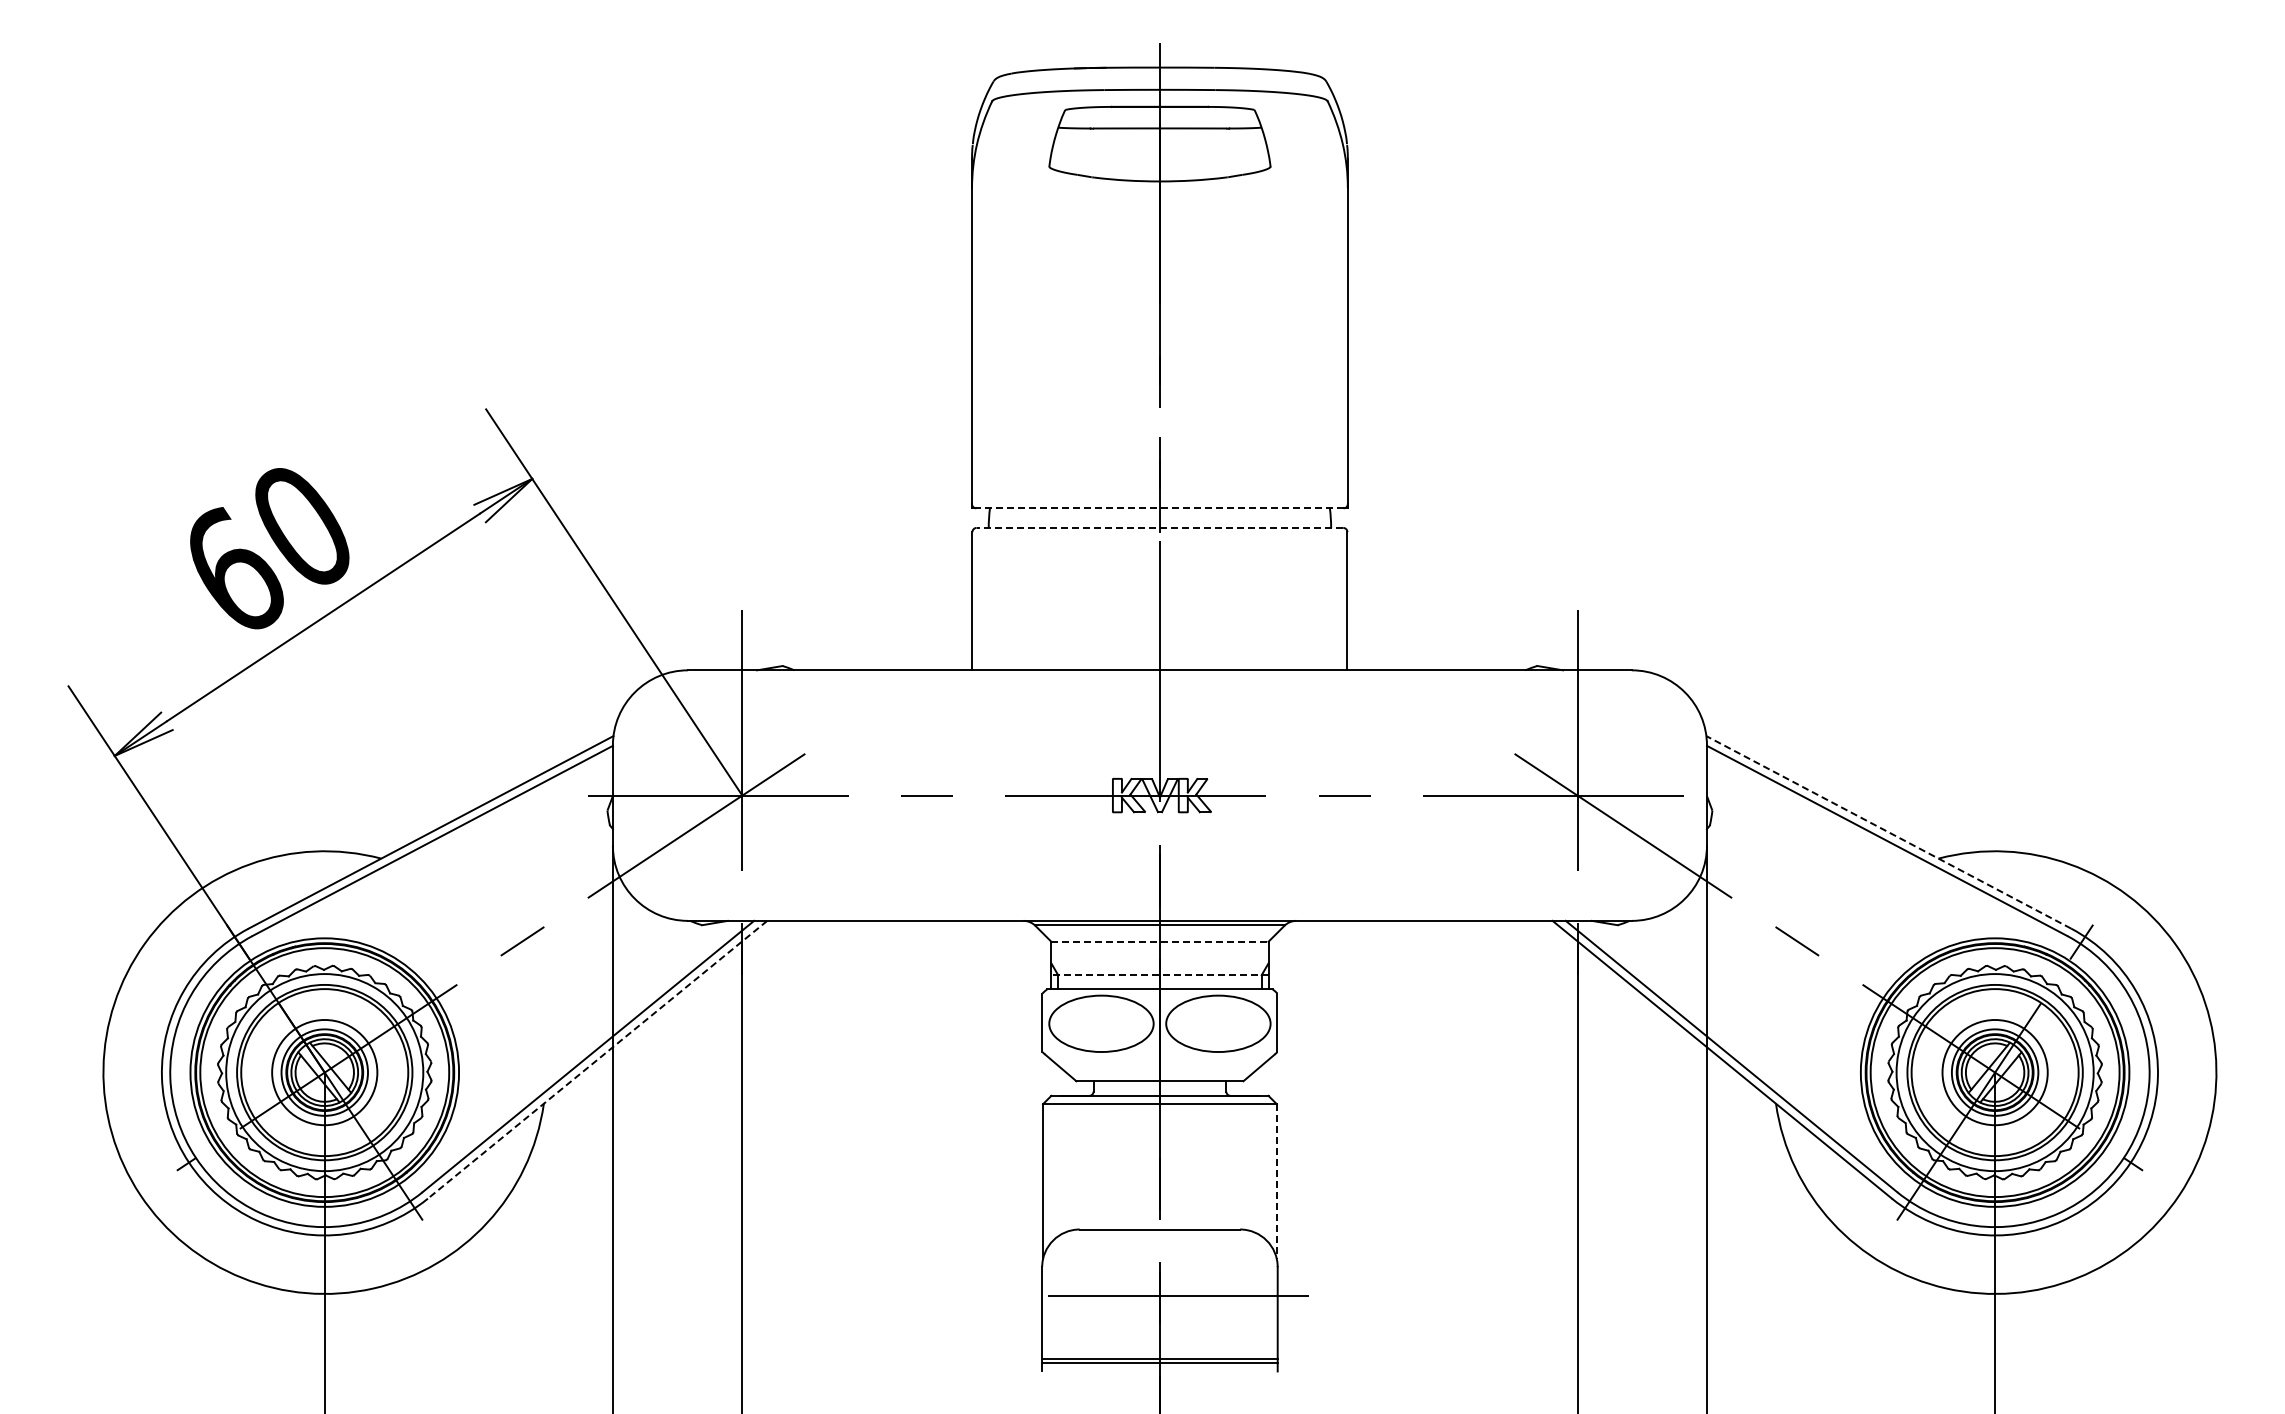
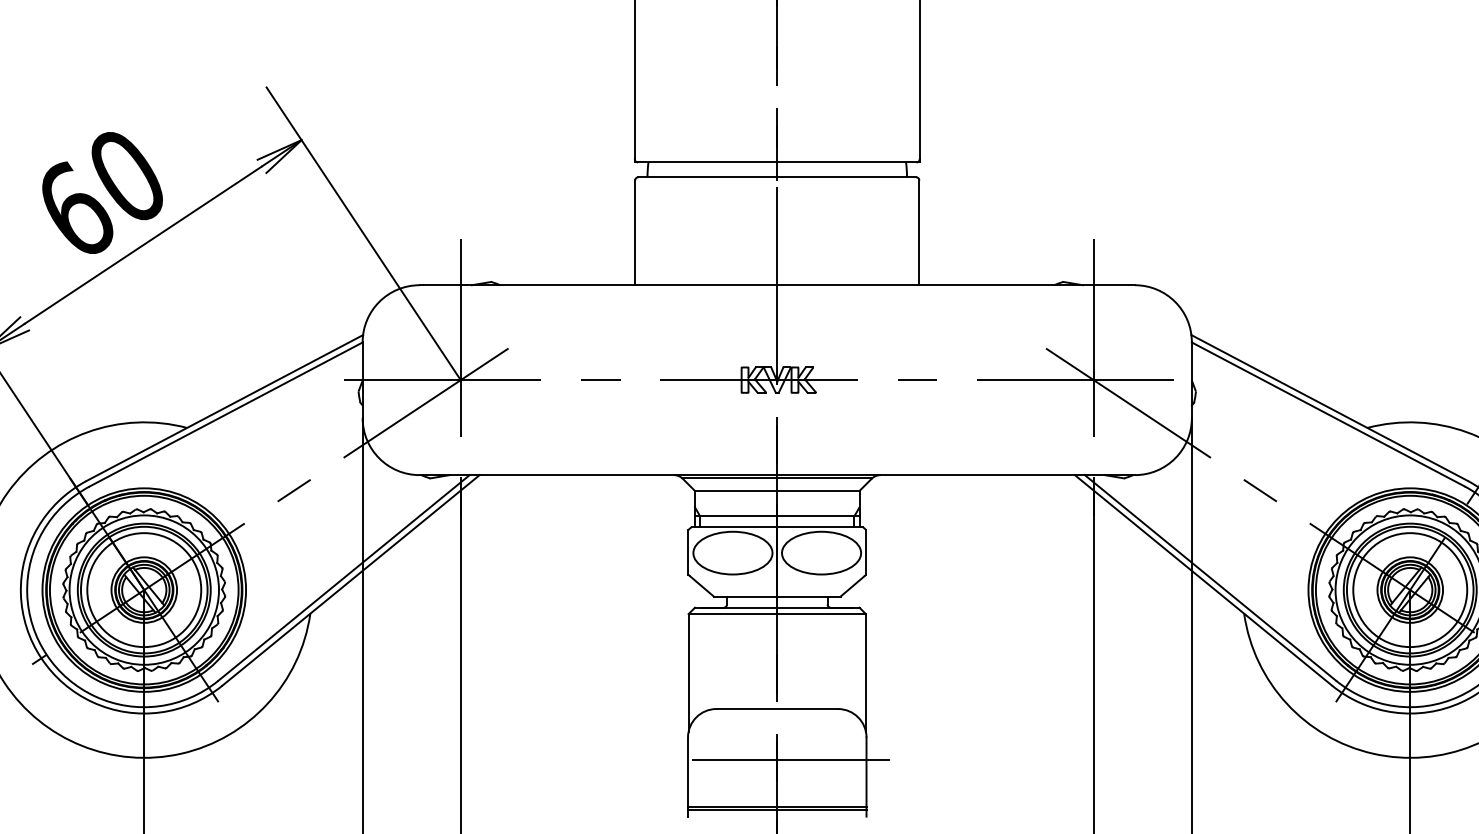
line: (1159, 508) -> (776, 162), dashed -> solid
line: (1159, 527) -> (776, 176), dashed -> solid
line: (1888, 832) -> (1329, 408), dashed -> solid
line: (1159, 941) -> (776, 490), dashed -> solid
line: (1159, 975) -> (776, 516), dashed -> solid
line: (597, 1060) -> (350, 580), dashed -> solid
circle: (324, 1072) -> (144, 590), size x1.43
circle: (1994, 1072) -> (1409, 590), size x1.43
line: (1276, 1182) -> (865, 673), dashed -> solid

